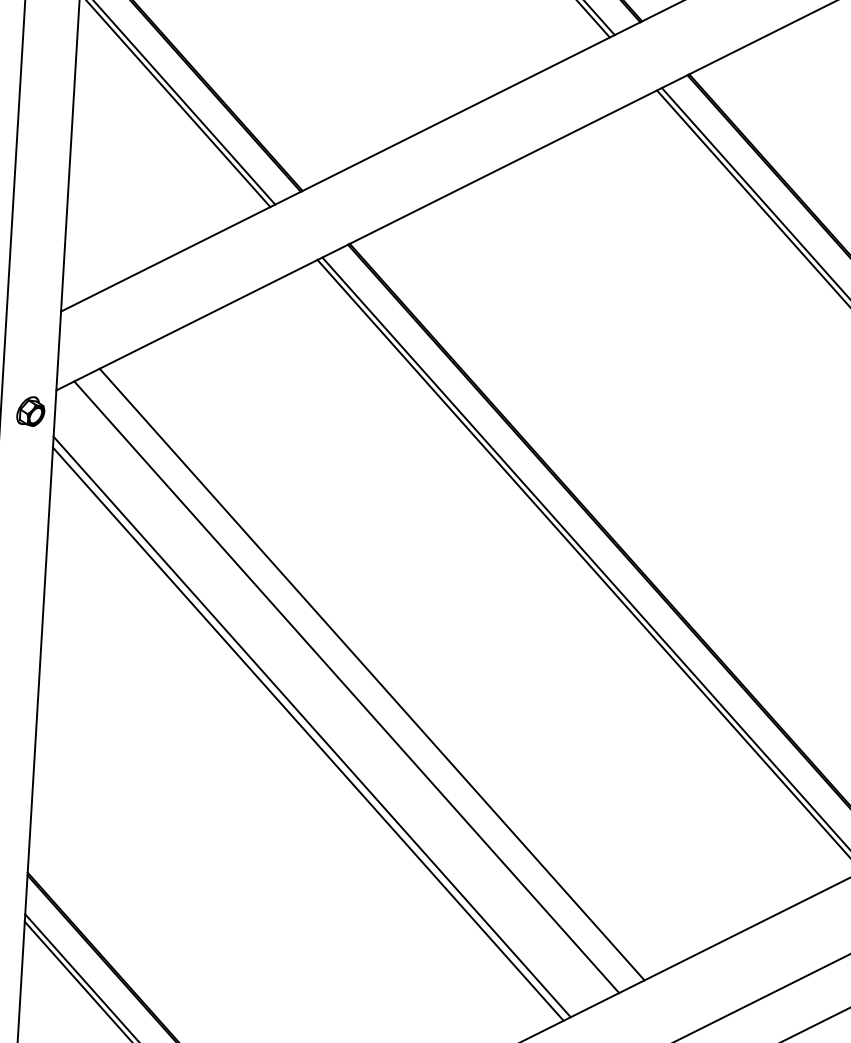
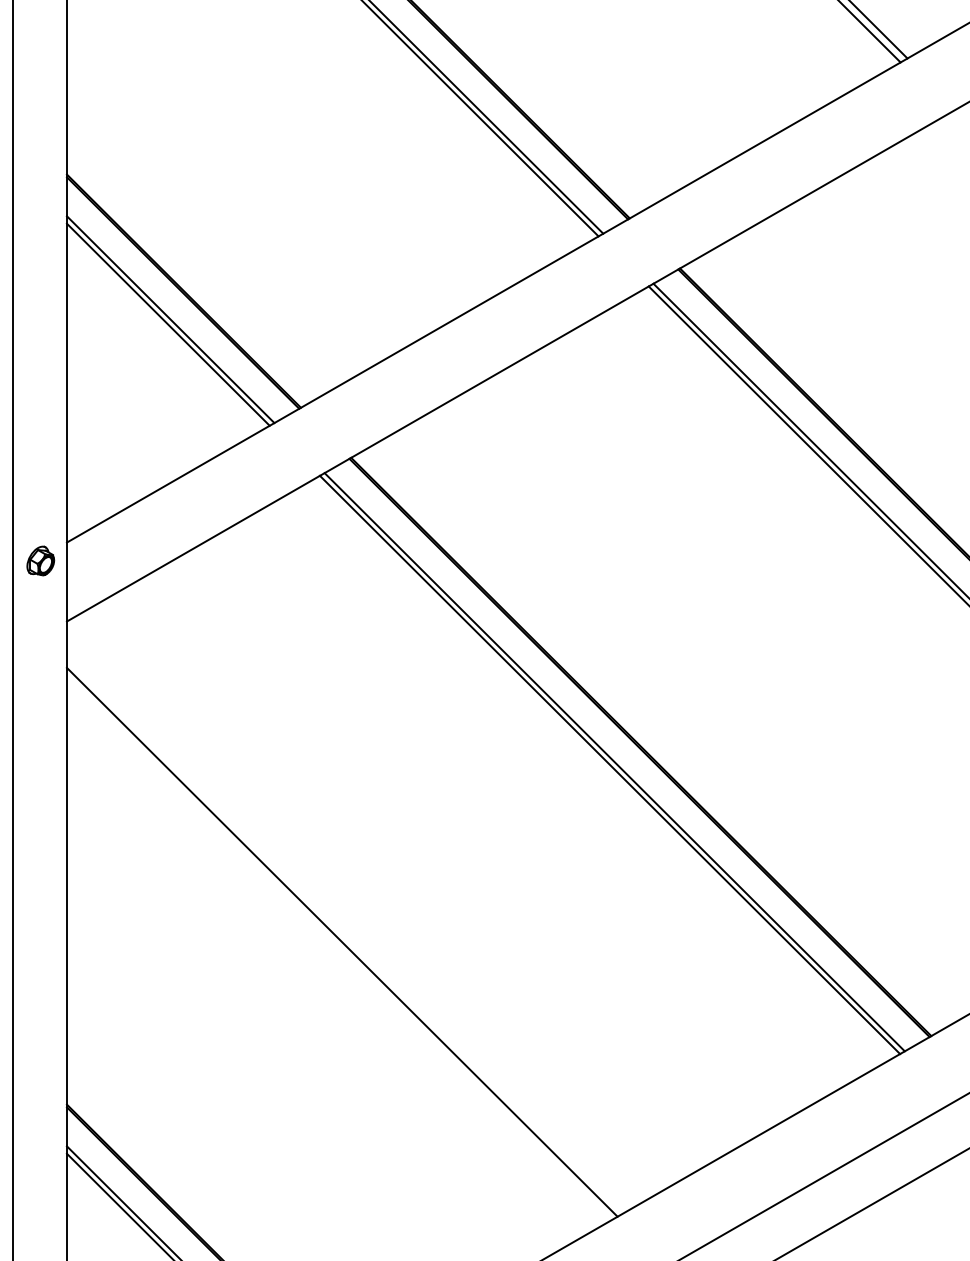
part: (30, 410) -> (40, 560), moved
line: (371, 674) -> (398, 886), removed
line: (346, 687) -> (374, 900), removed
line: (307, 733) -> (338, 949), removed

